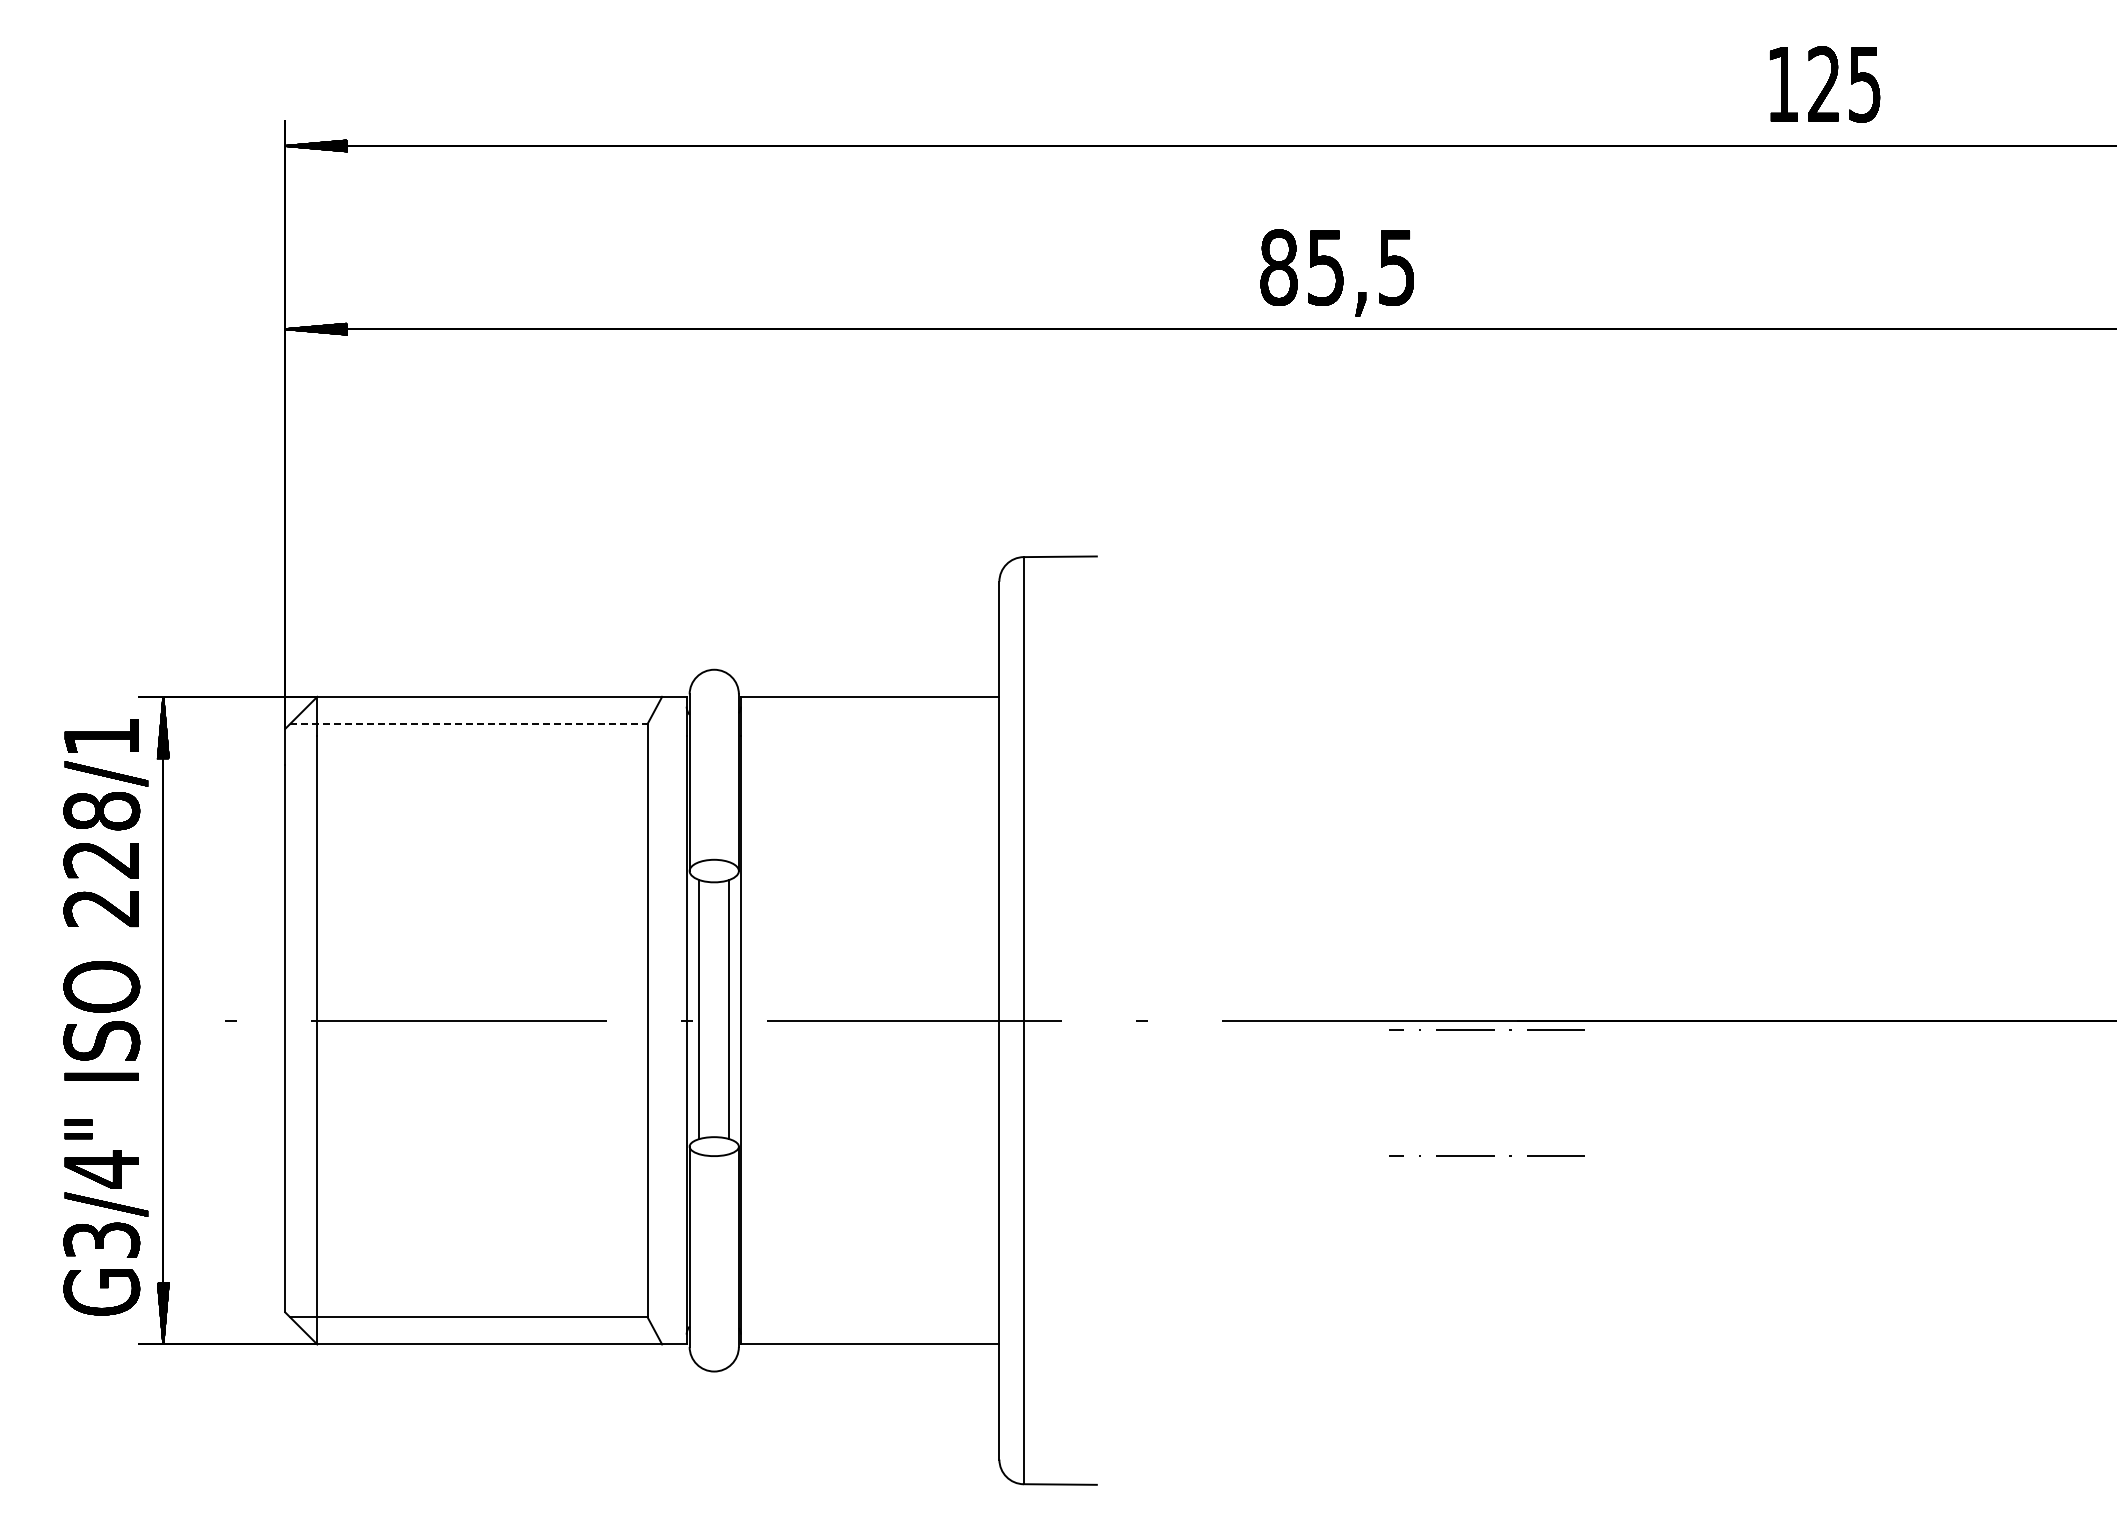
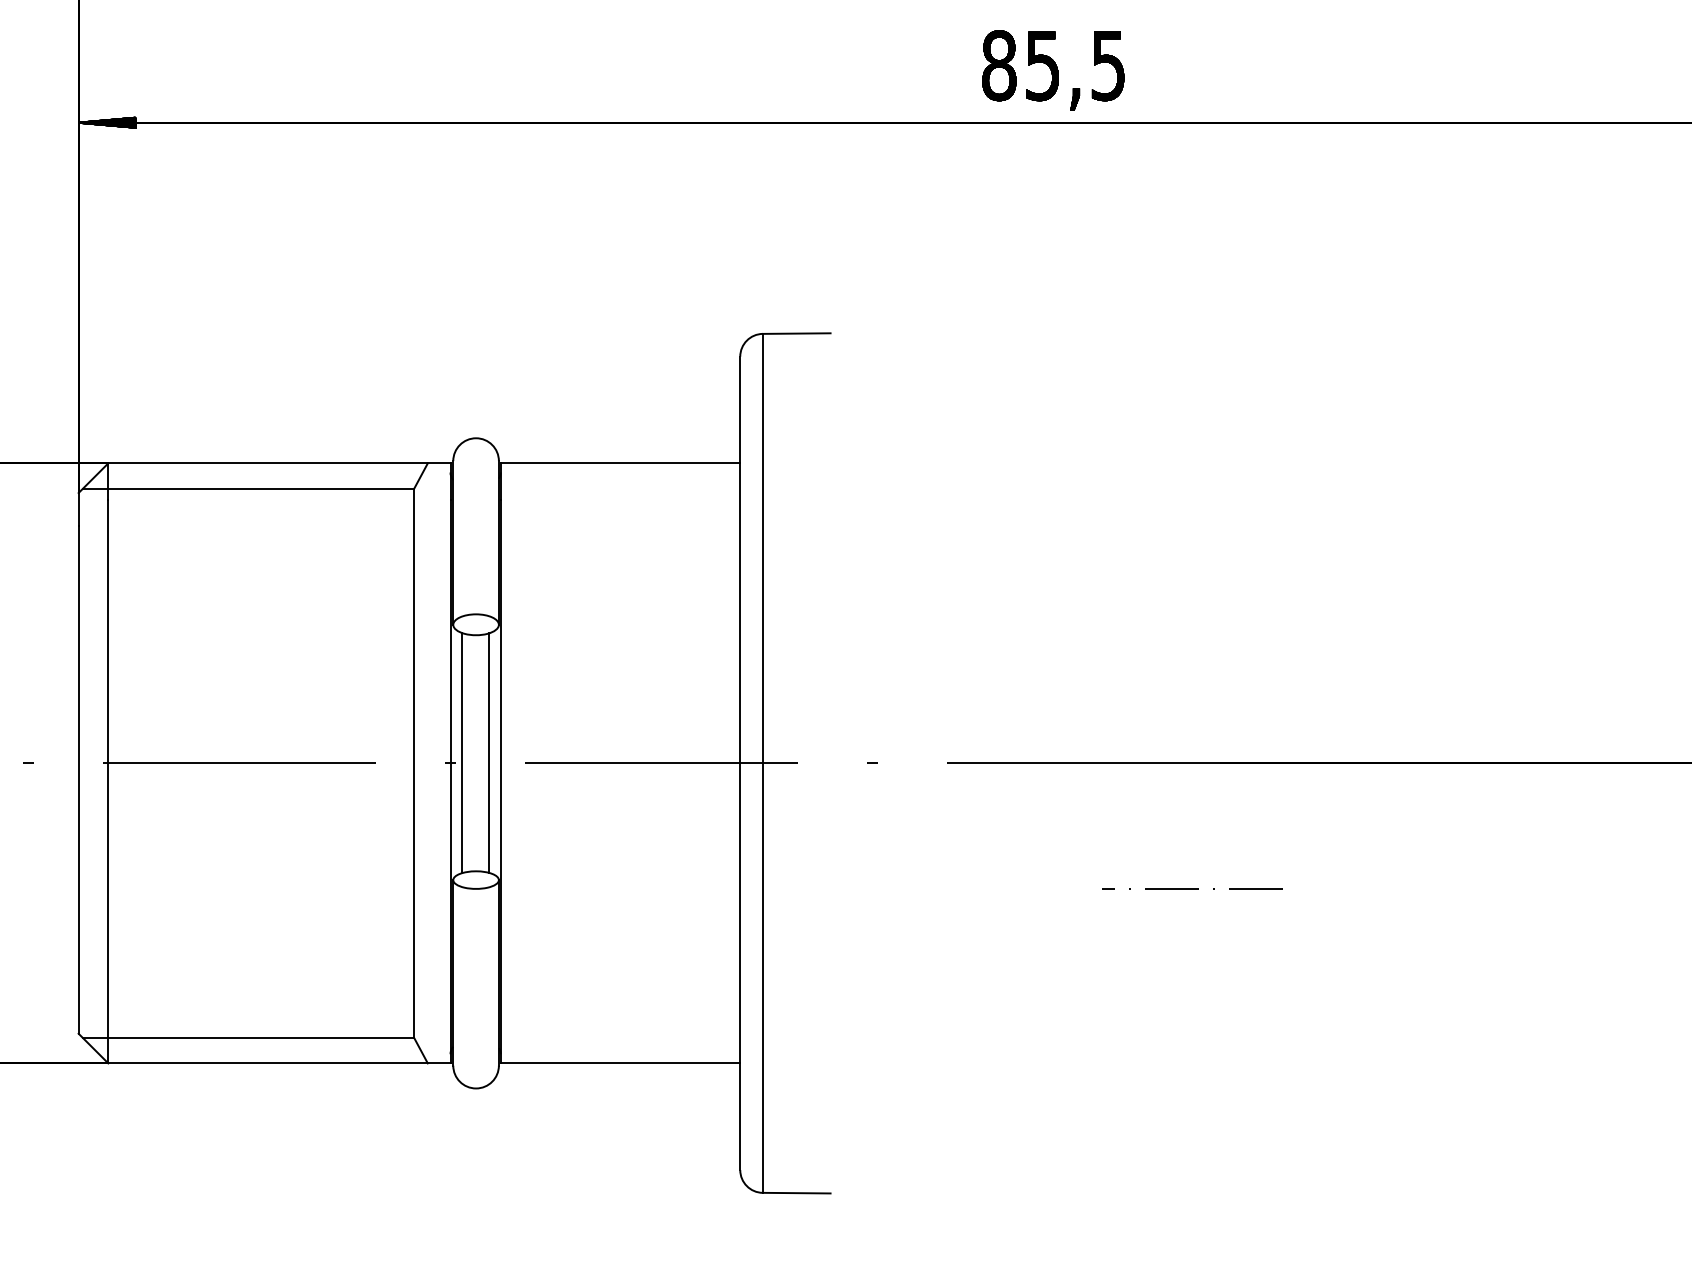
line: (468, 724) -> (248, 488), dashed -> solid
line: (1486, 1029) -> (1191, 771), removed

